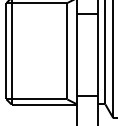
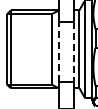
line: (76, 55) -> (58, 52), solid -> dashed
line: (97, 55) -> (73, 52), solid -> dashed

